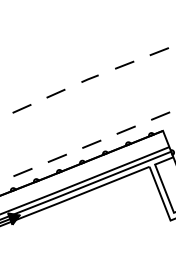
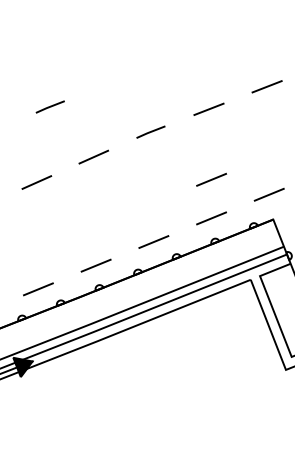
line: (29, 63) -> (49, 106), added
line: (125, 106) -> (210, 178), added

